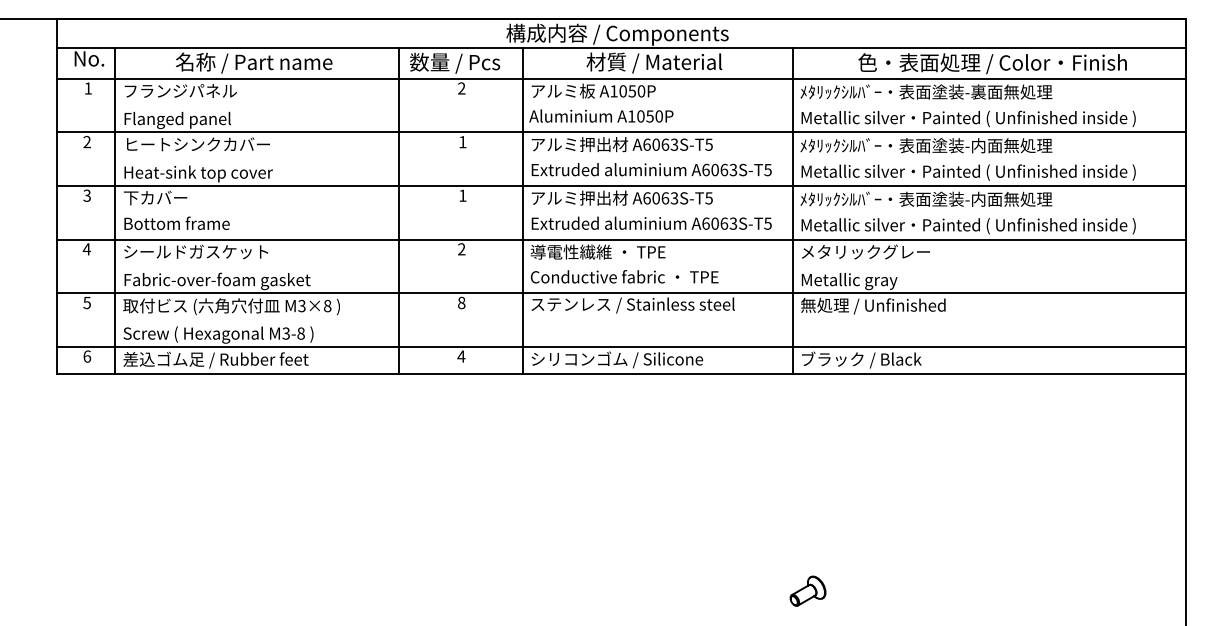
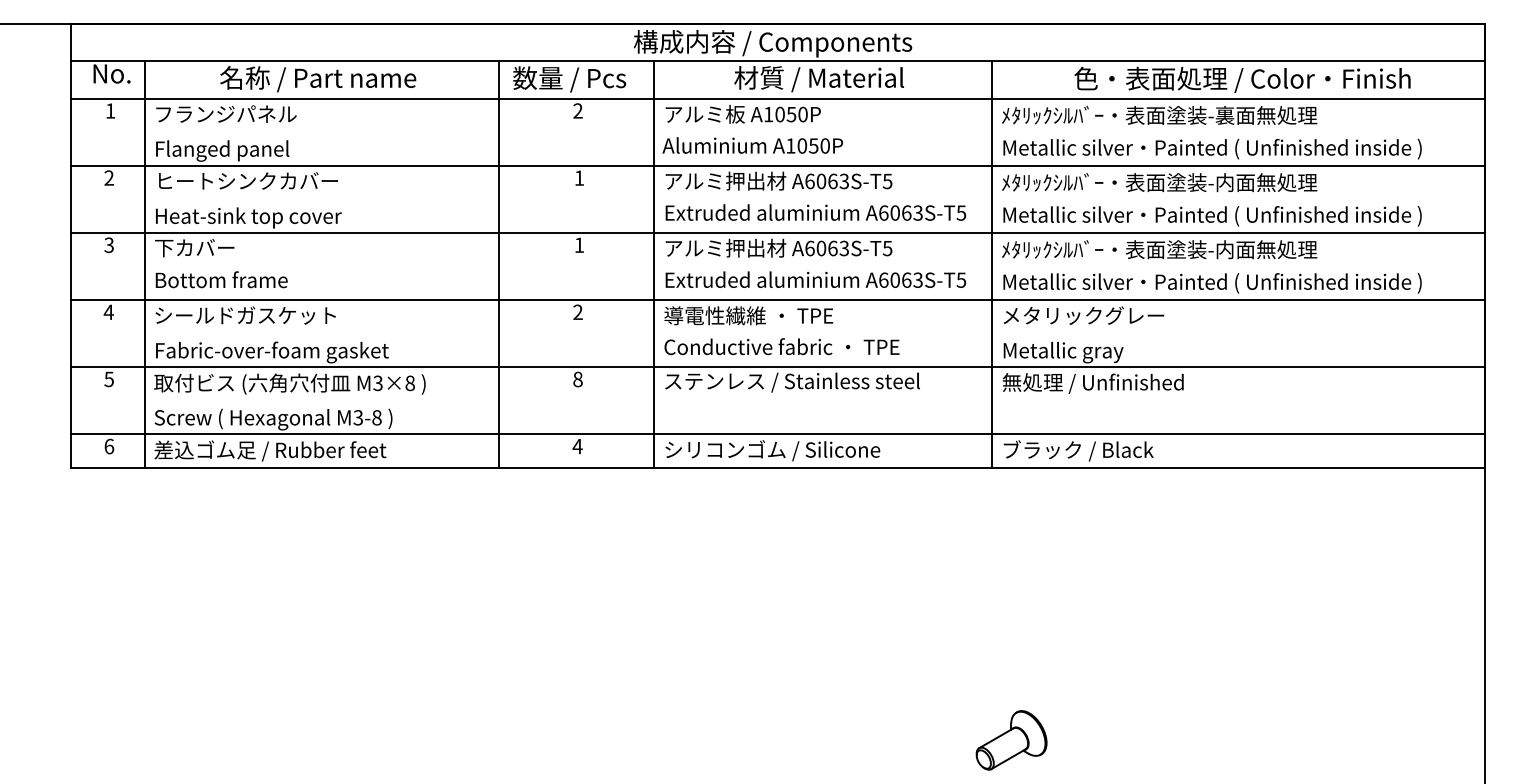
part: (807, 590) -> (1010, 739), size x1.6

